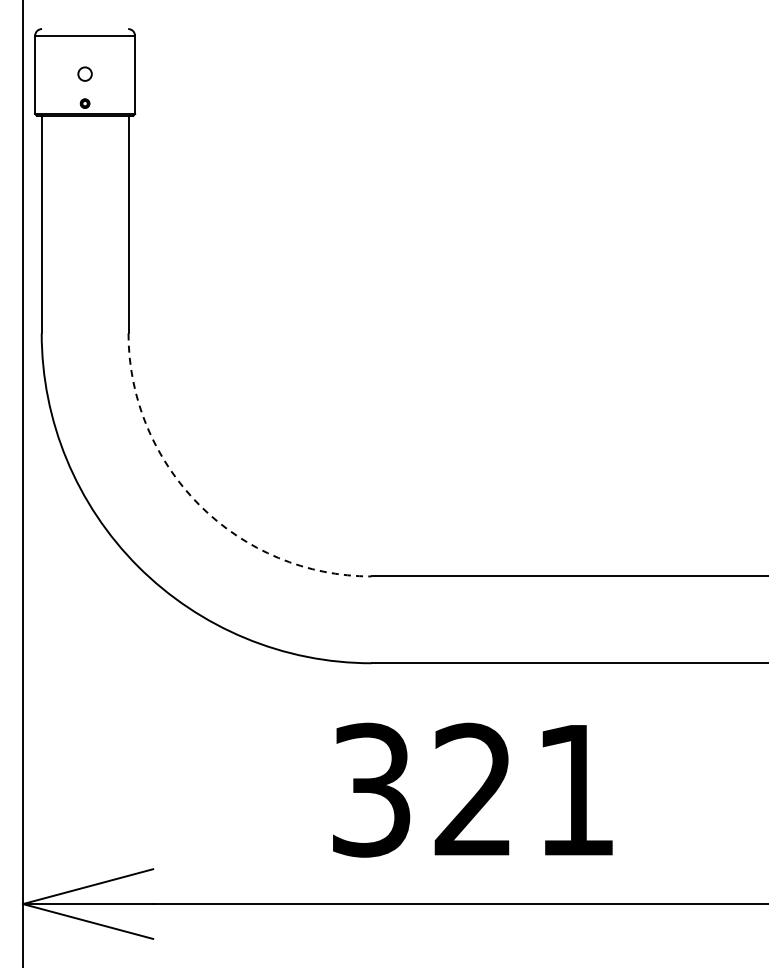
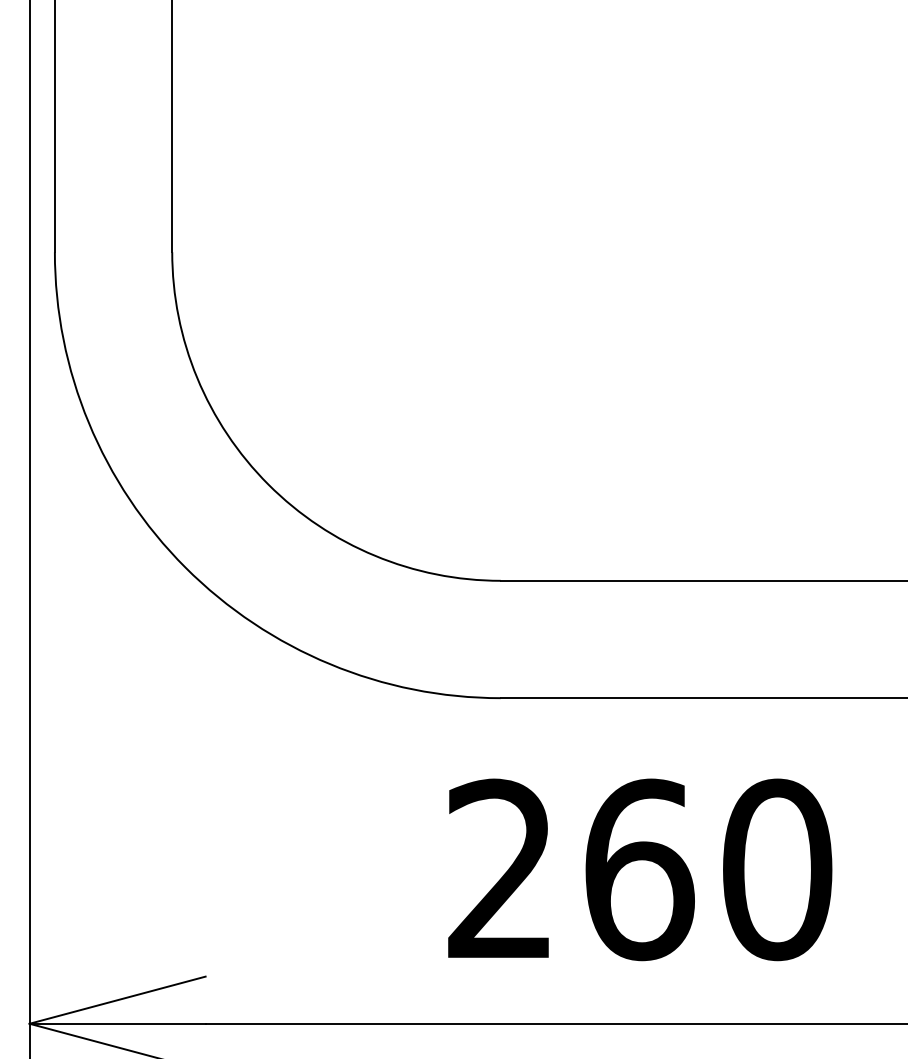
arc: (199, 505) -> (268, 484), dashed -> solid
text: (474, 789) -> (640, 868), 321 -> 260

